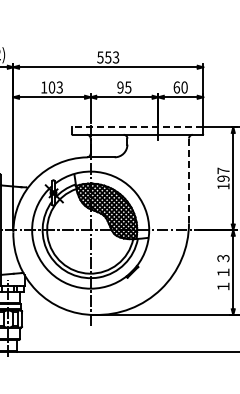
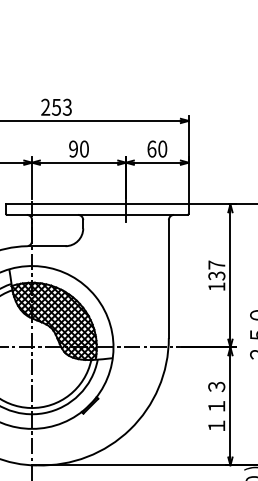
text: (100, 57) -> (45, 107), 553 -> 253
text: (128, 87) -> (84, 149), 95 -> 90
line: (137, 127) -> (97, 204), dashed -> solid
text: (223, 178) -> (216, 275), 197 -> 137
line: (188, 180) -> (168, 278), dashed -> solid

